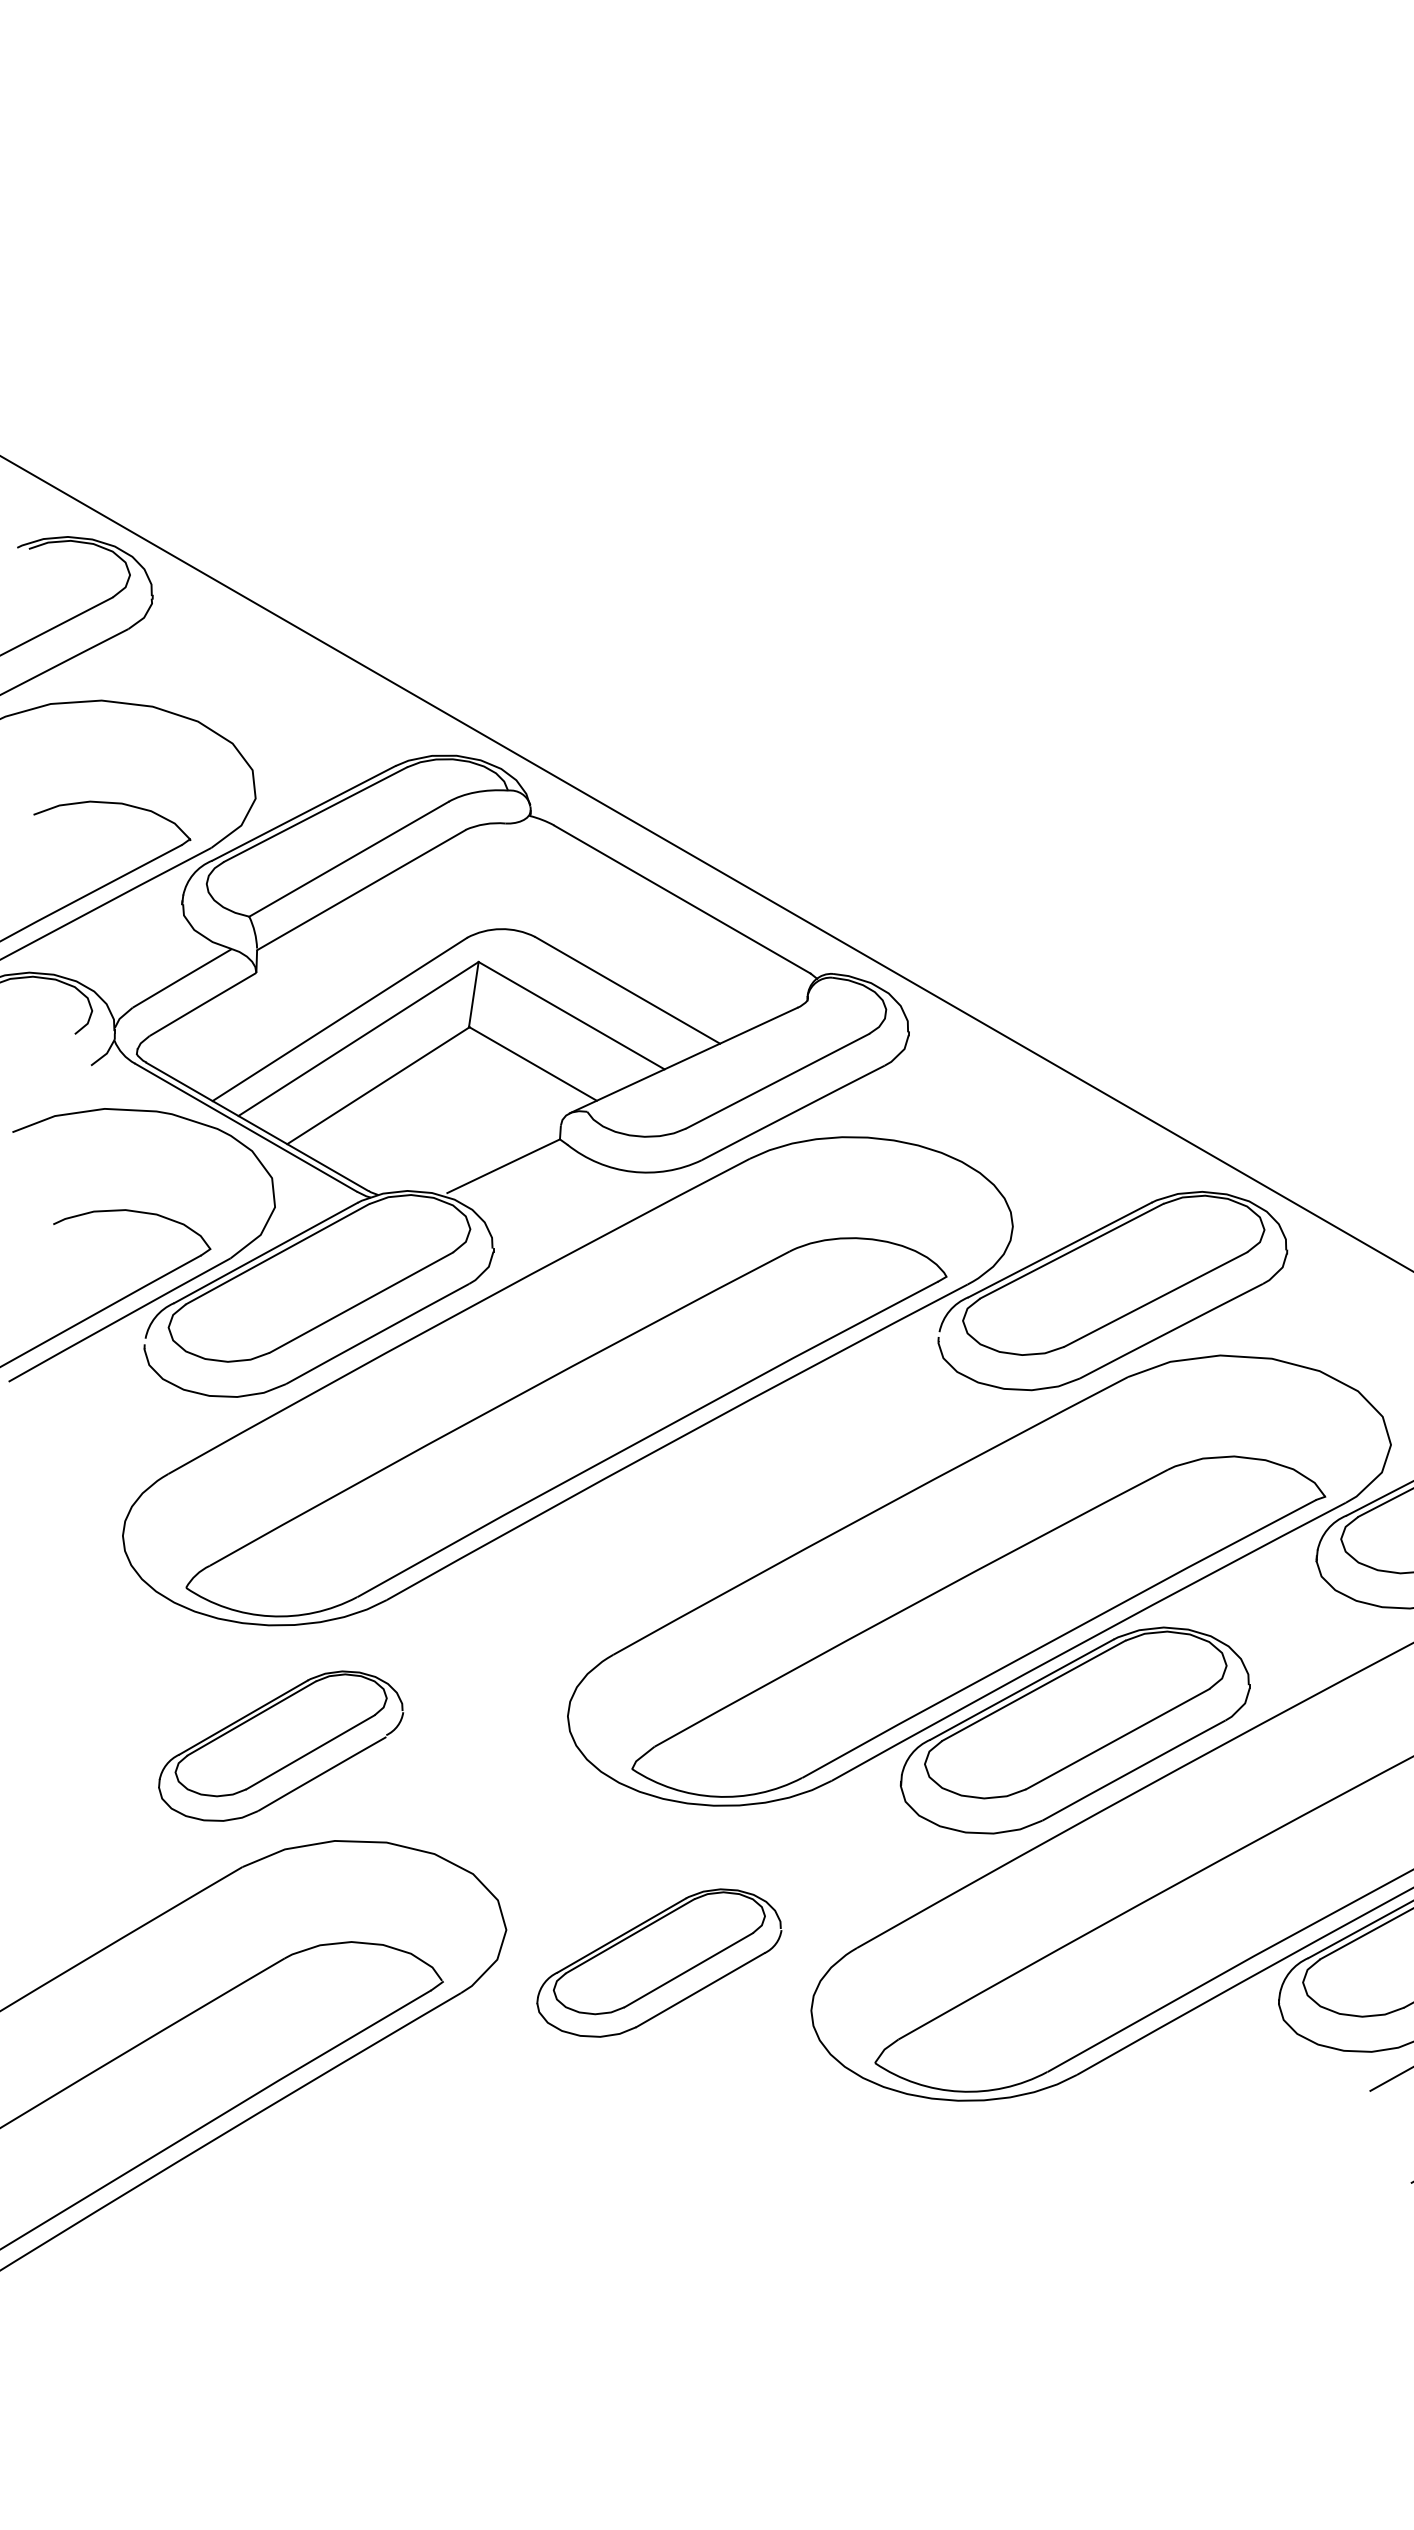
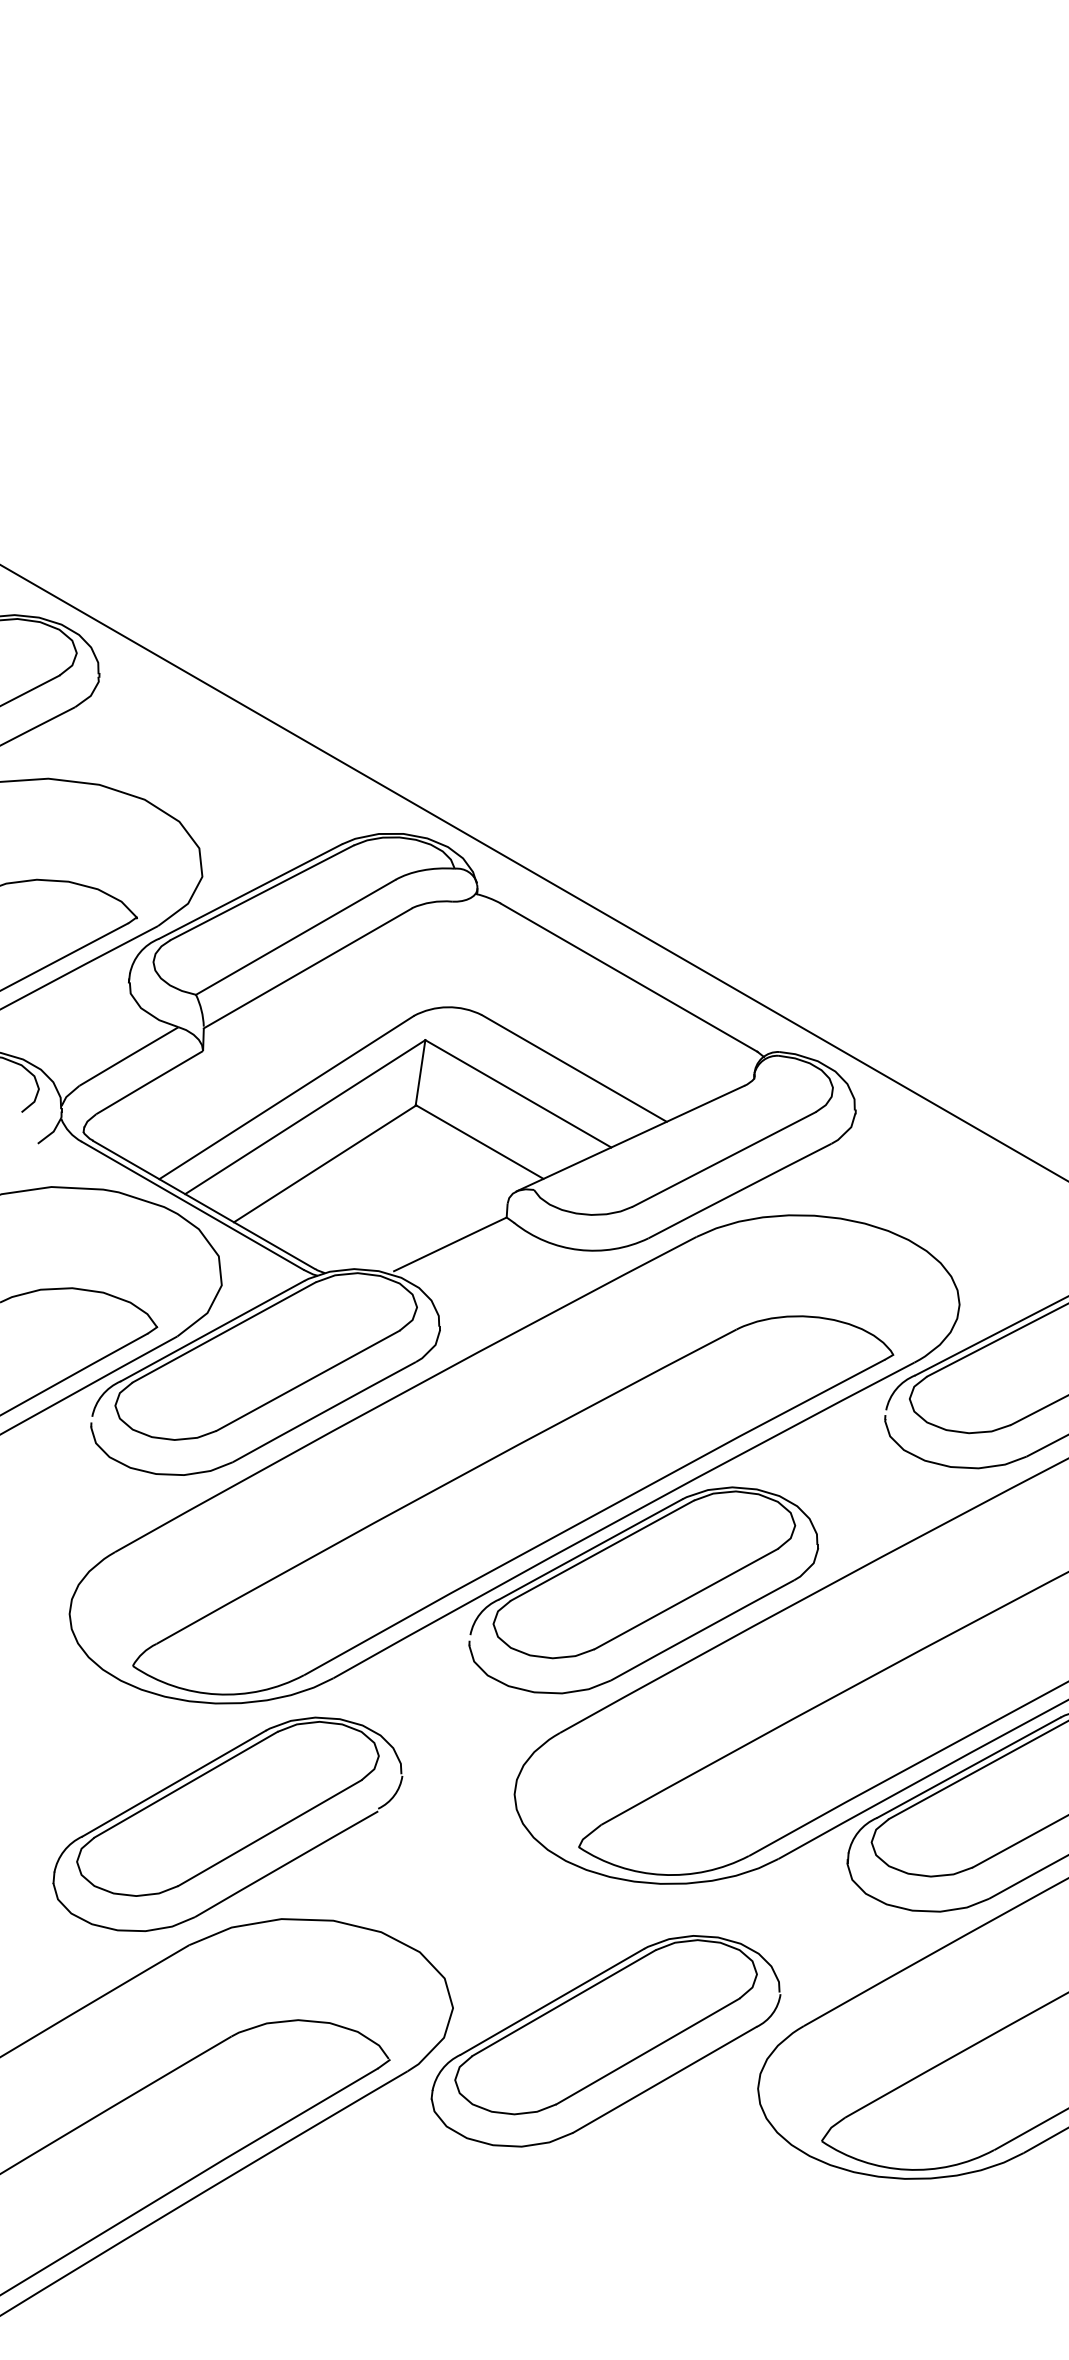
part: (696, 1512) -> (643, 1590), added
part: (280, 1745) -> (227, 1823), size x1.43
part: (659, 1962) -> (606, 2040), size x1.43

